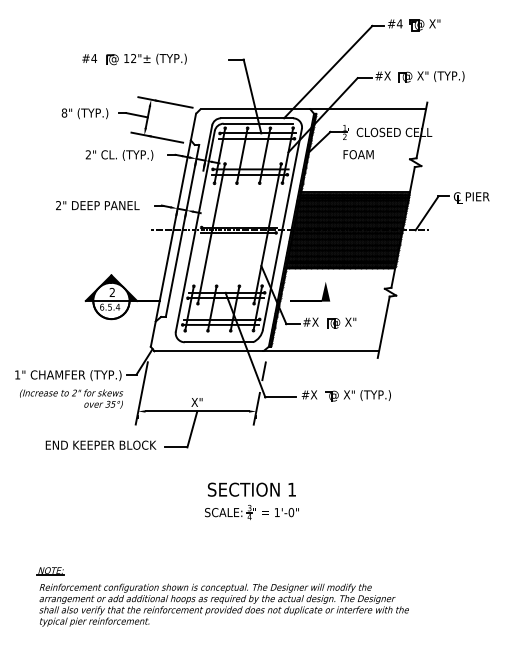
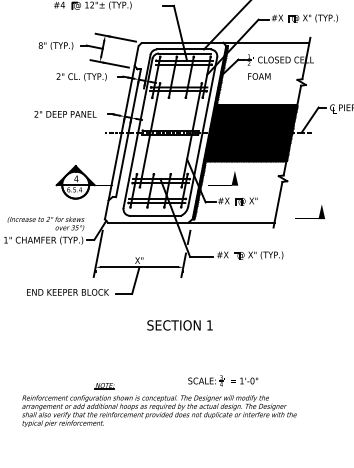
text: (112, 292) -> (76, 178), 2 -> 4
part: (427, 345) -> (310, 218), added
text: (71, 398) -> (46, 223), moved
part: (251, 512) -> (222, 380), moved
part: (50, 571) -> (104, 386), moved

